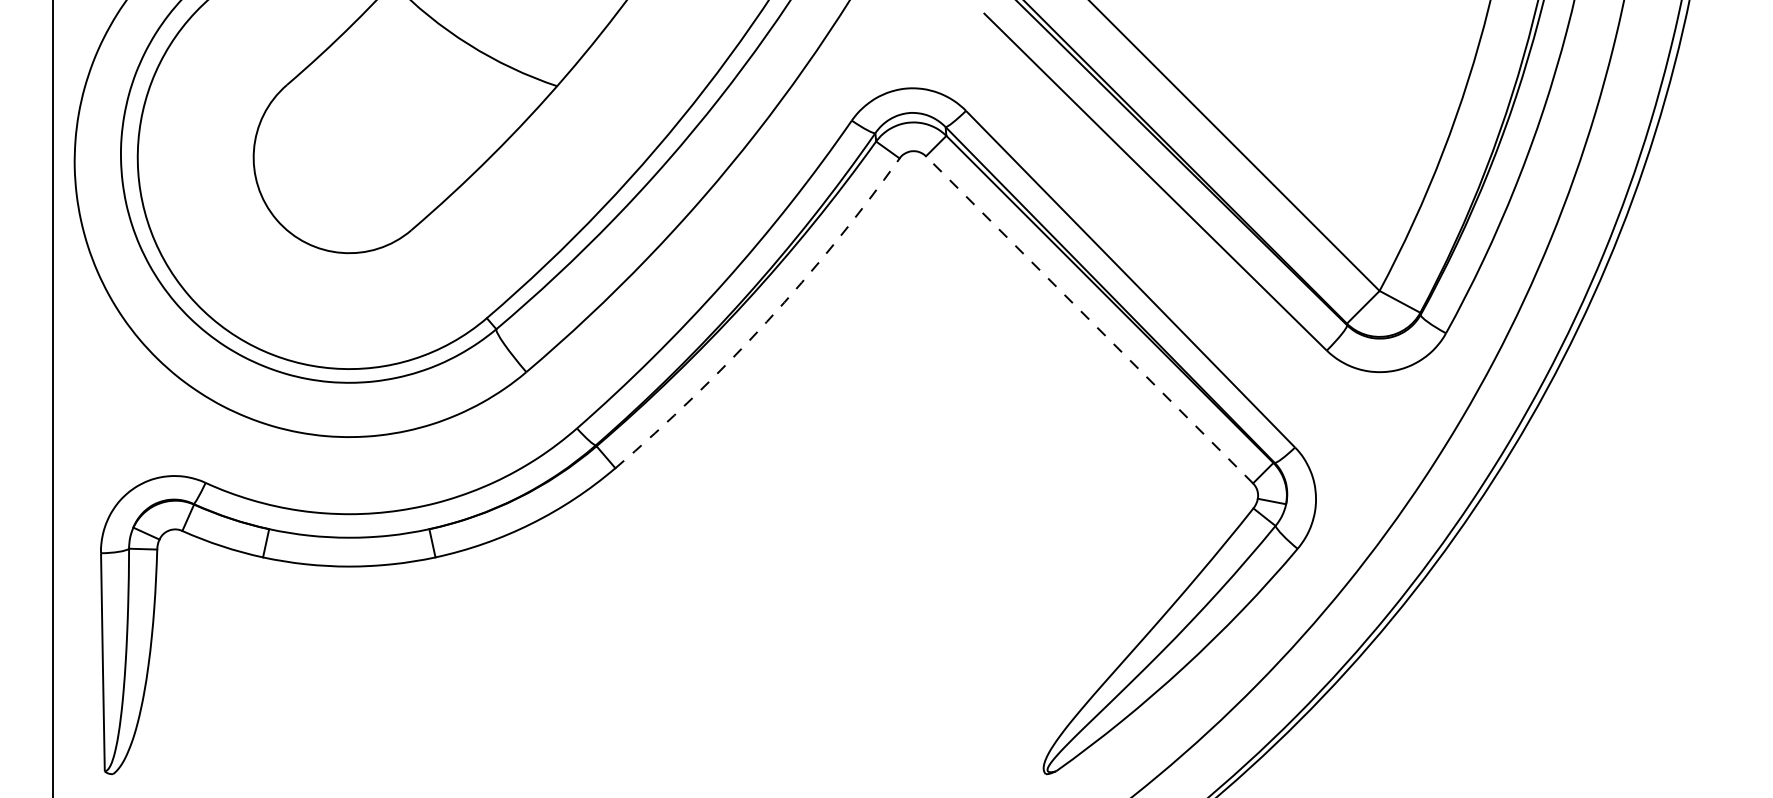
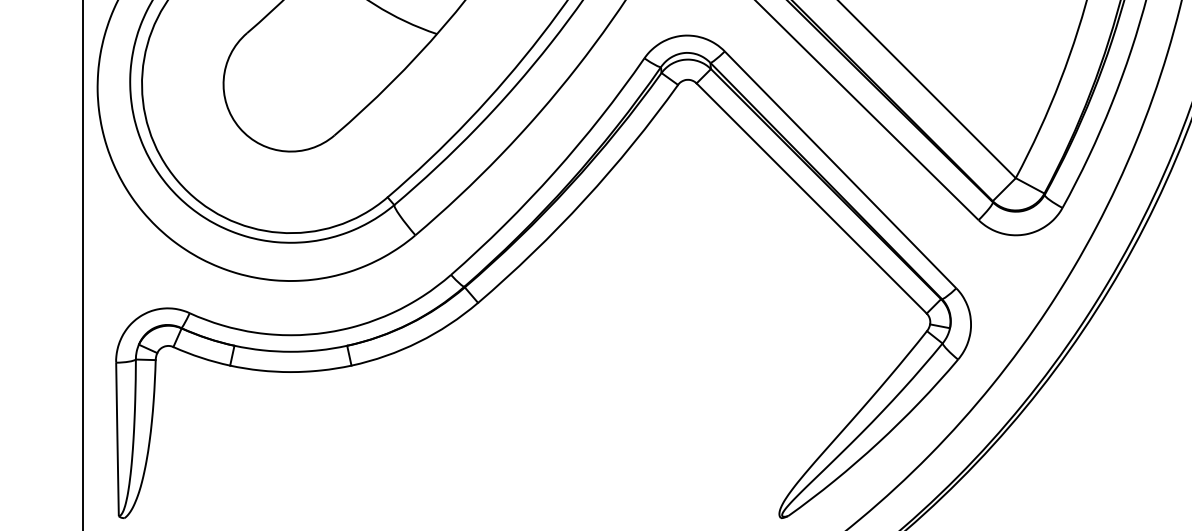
line: (1089, 319) -> (811, 198), dashed -> solid
arc: (766, 321) -> (584, 199), dashed -> solid

